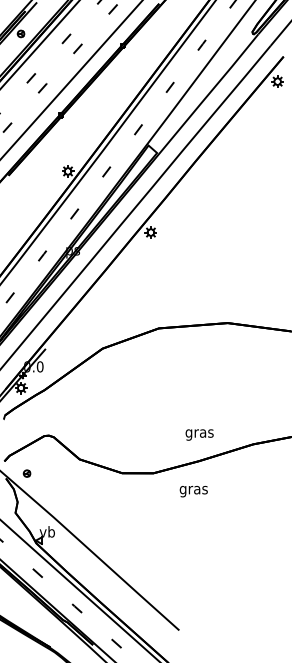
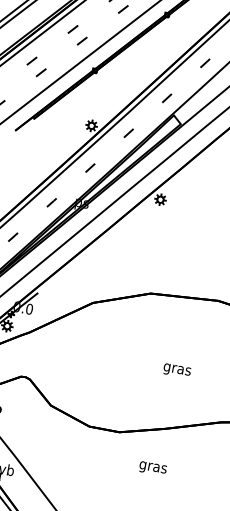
text: (199, 434) -> (177, 370), moved
text: (193, 491) -> (152, 468), moved

